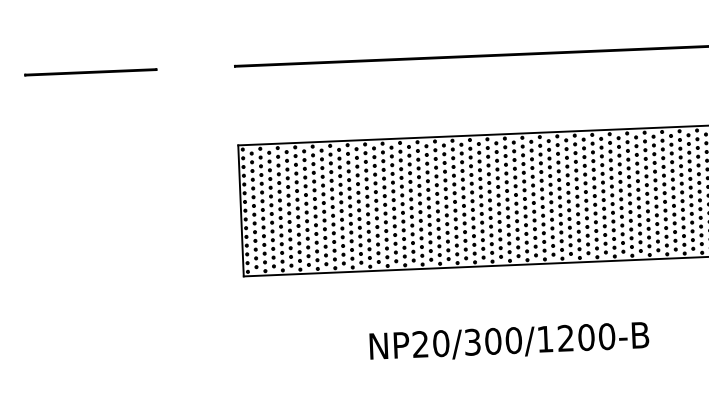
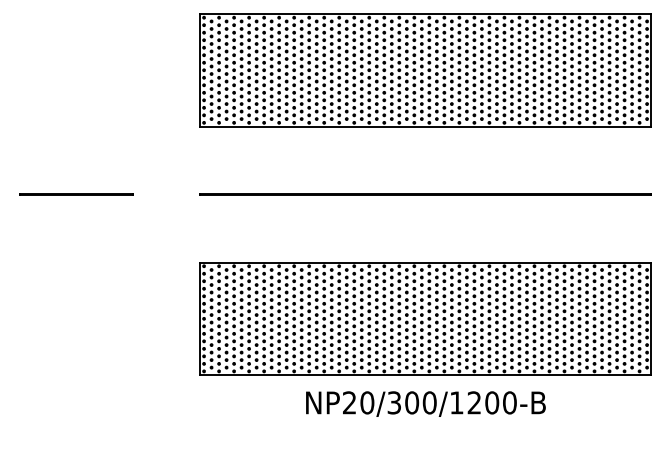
text: (508, 341) -> (425, 403), moved

